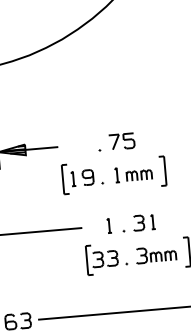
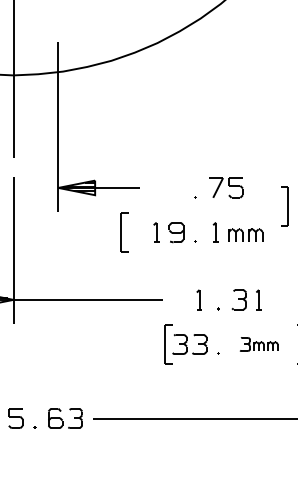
part: (162, 171) -> (284, 206), moved
part: (65, 179) -> (124, 232), moved
part: (155, 254) -> (258, 344), size x0.7

